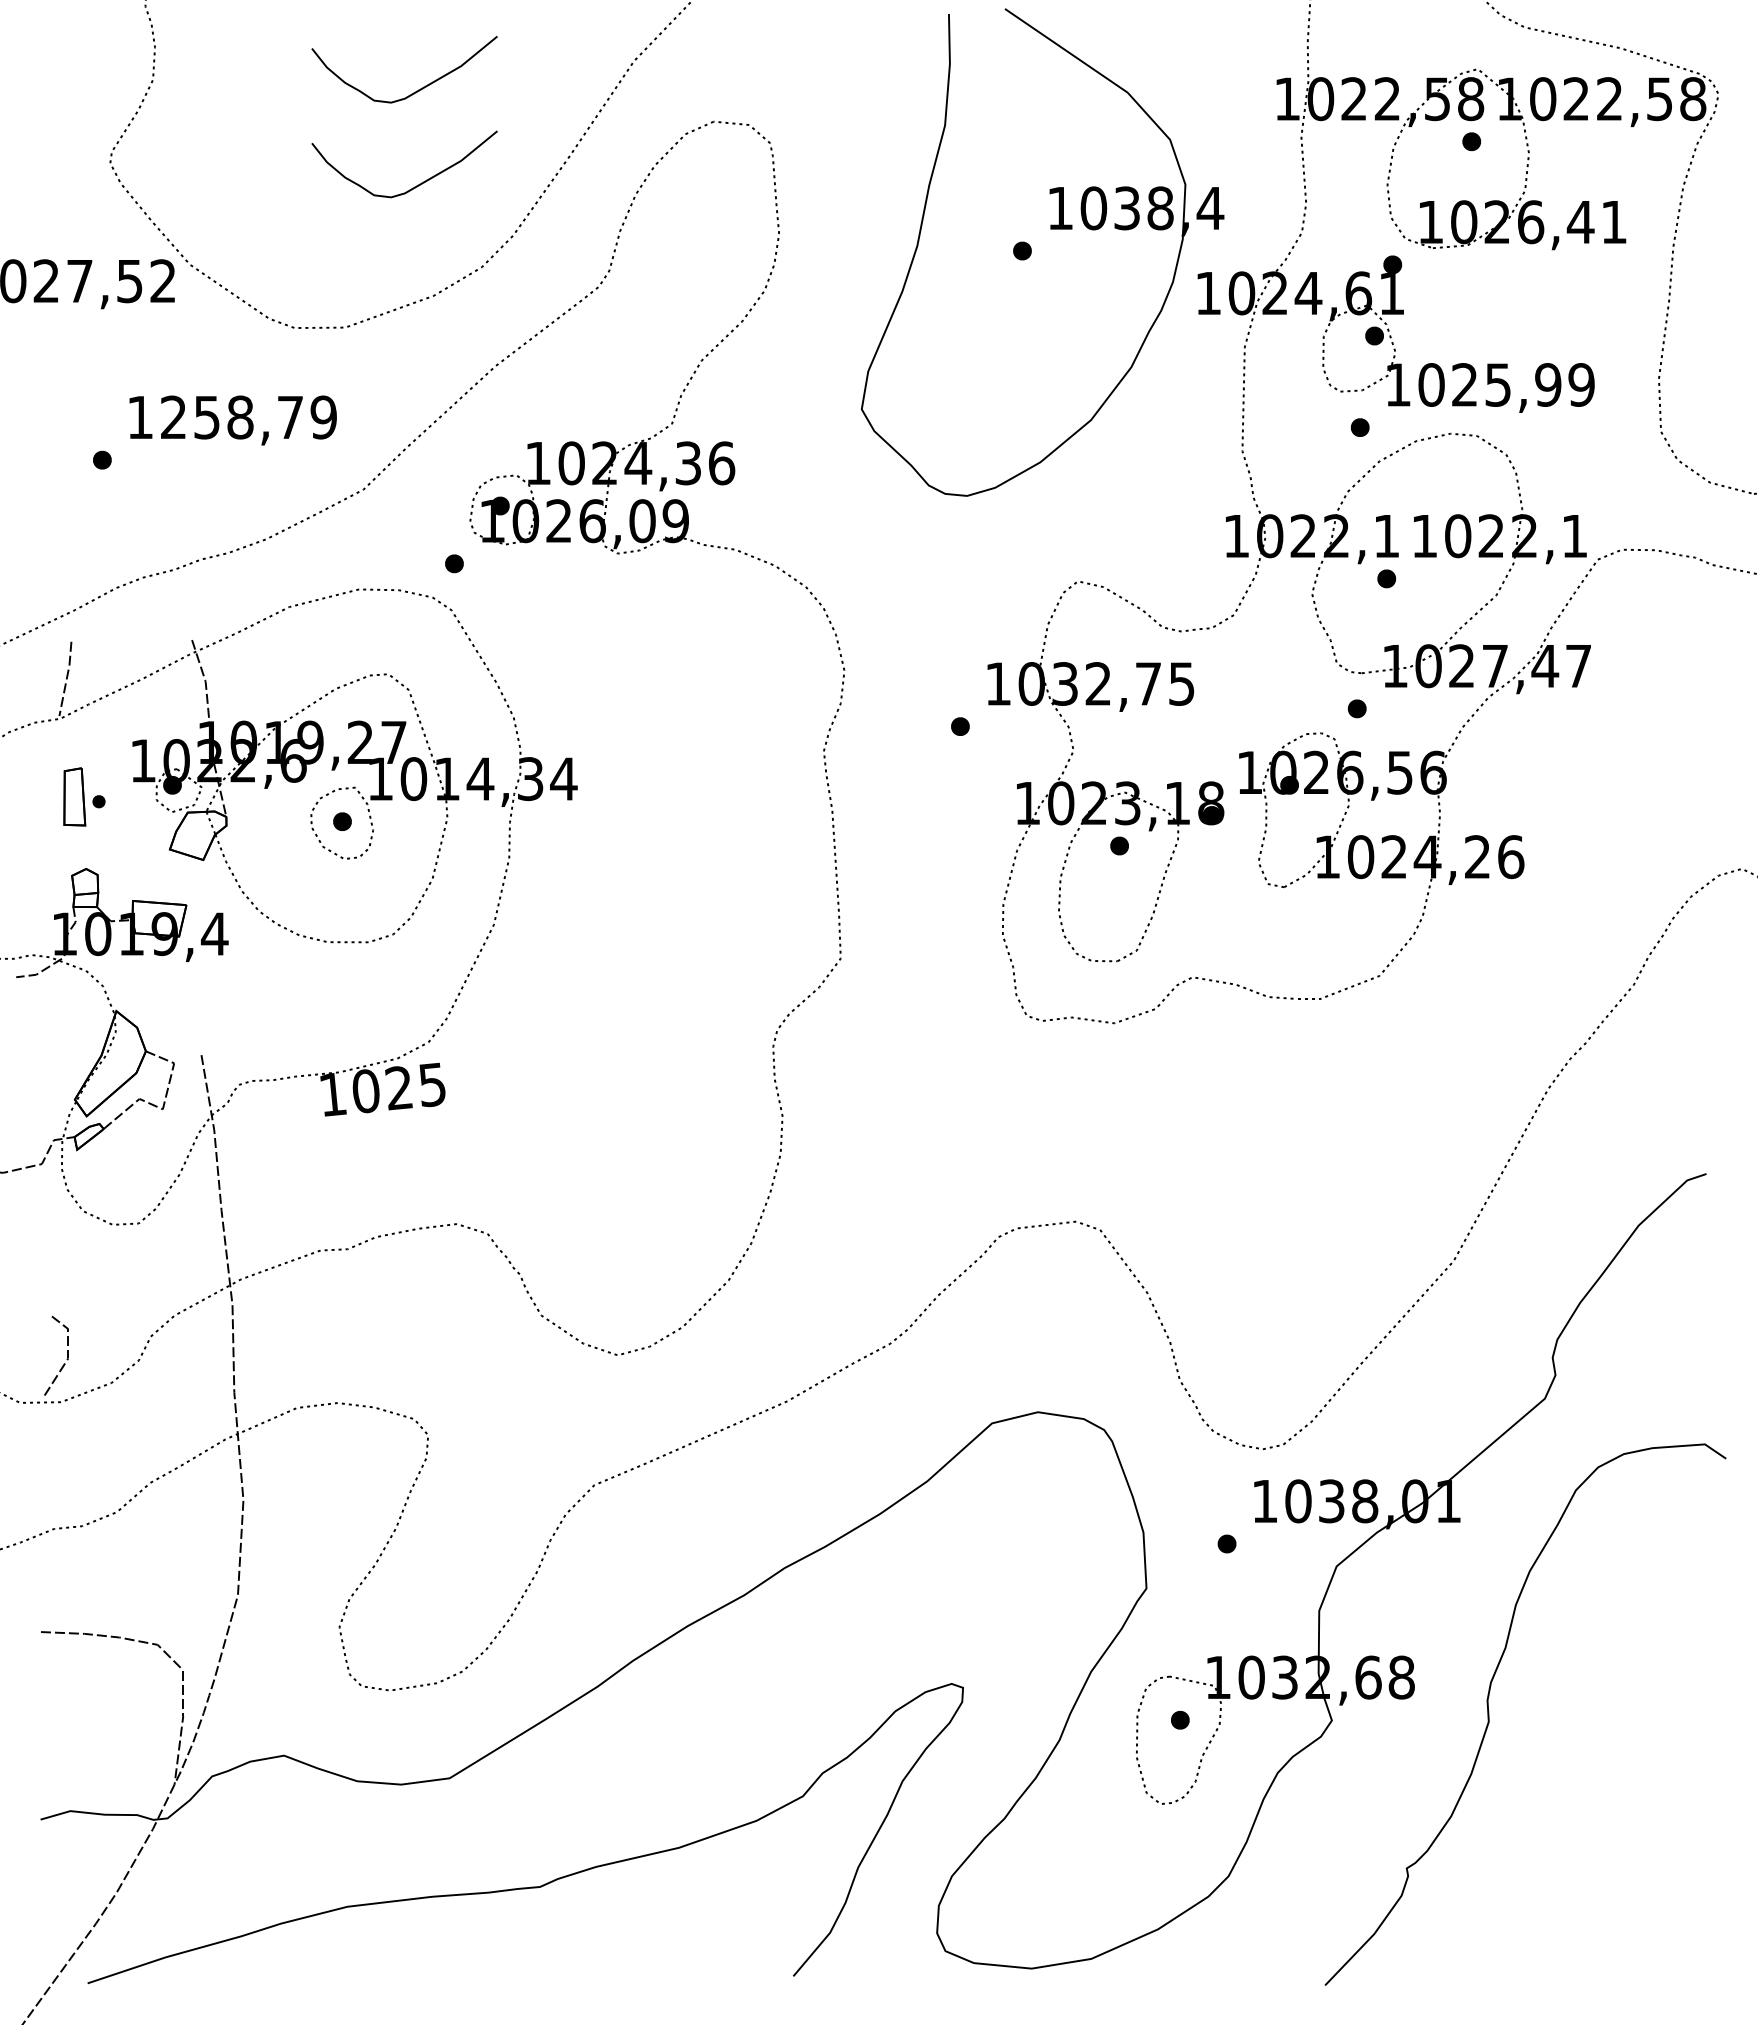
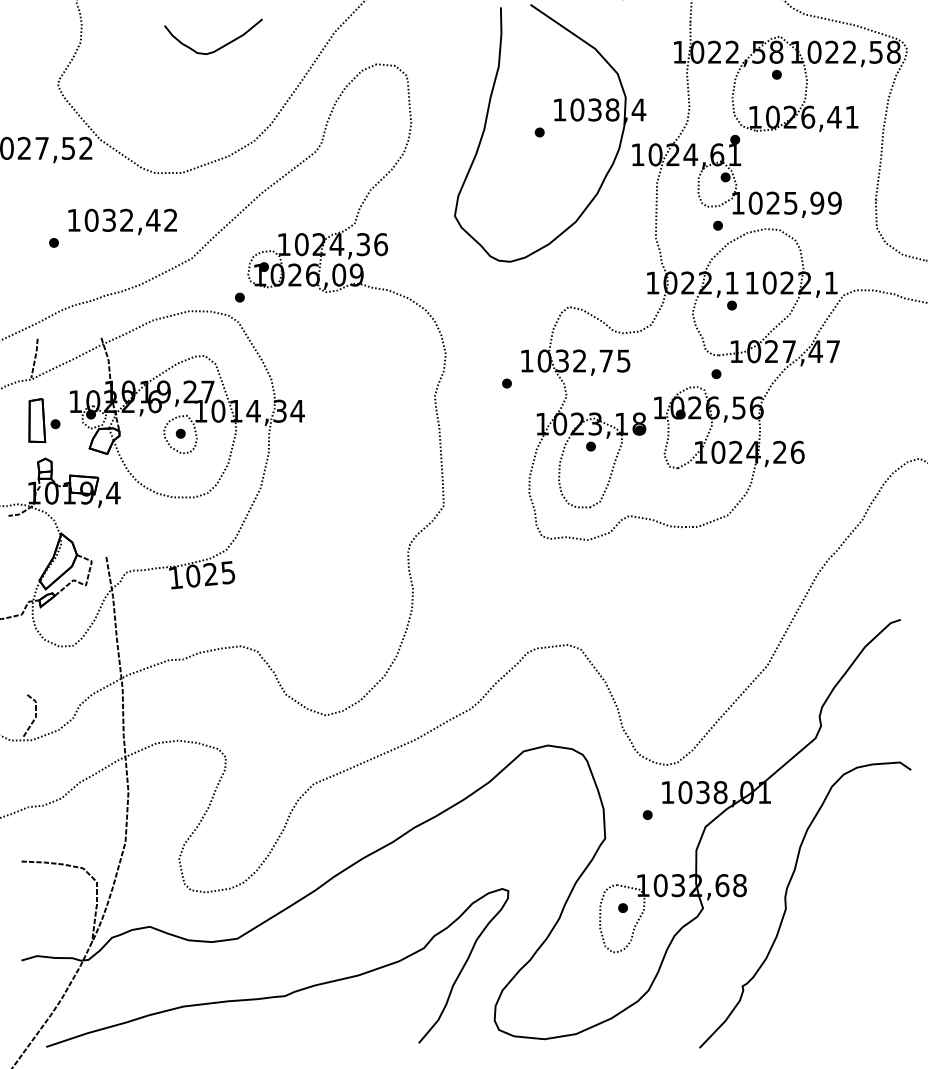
curve: (415, 184) -> (219, 97), removed
text: (247, 415) -> (130, 219), 1258,79 -> 1032,42
part: (84, 796) -> (44, 420), size x1.43

